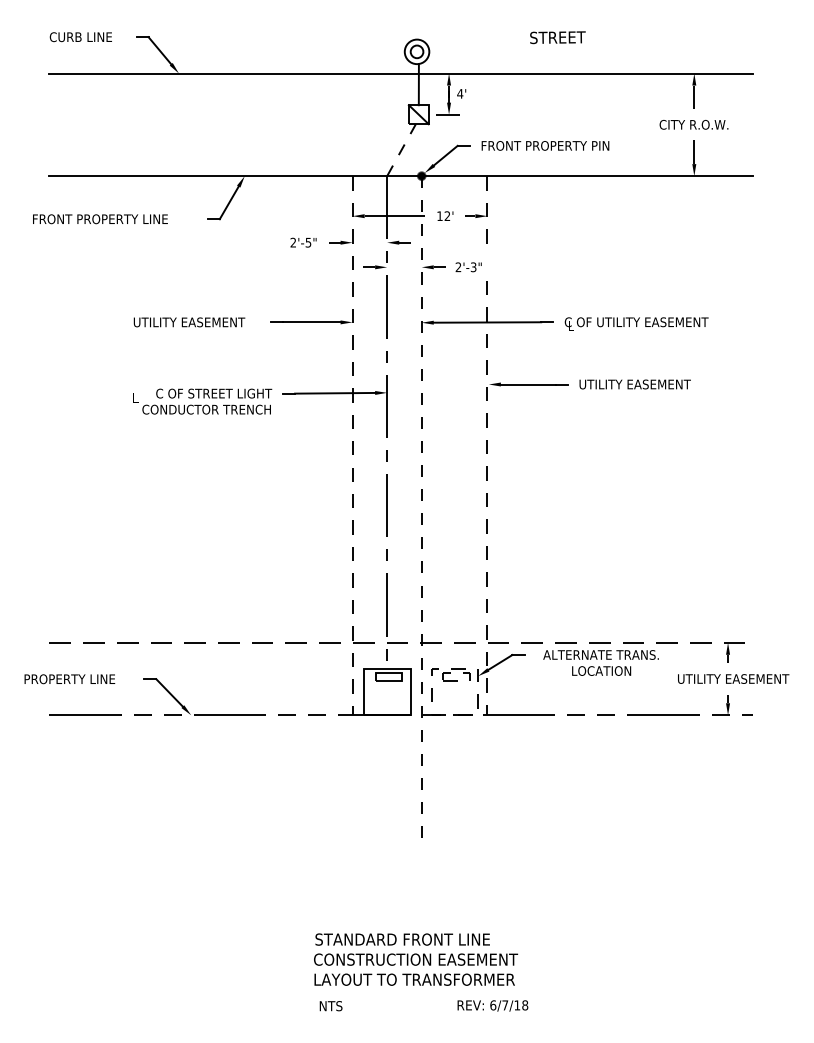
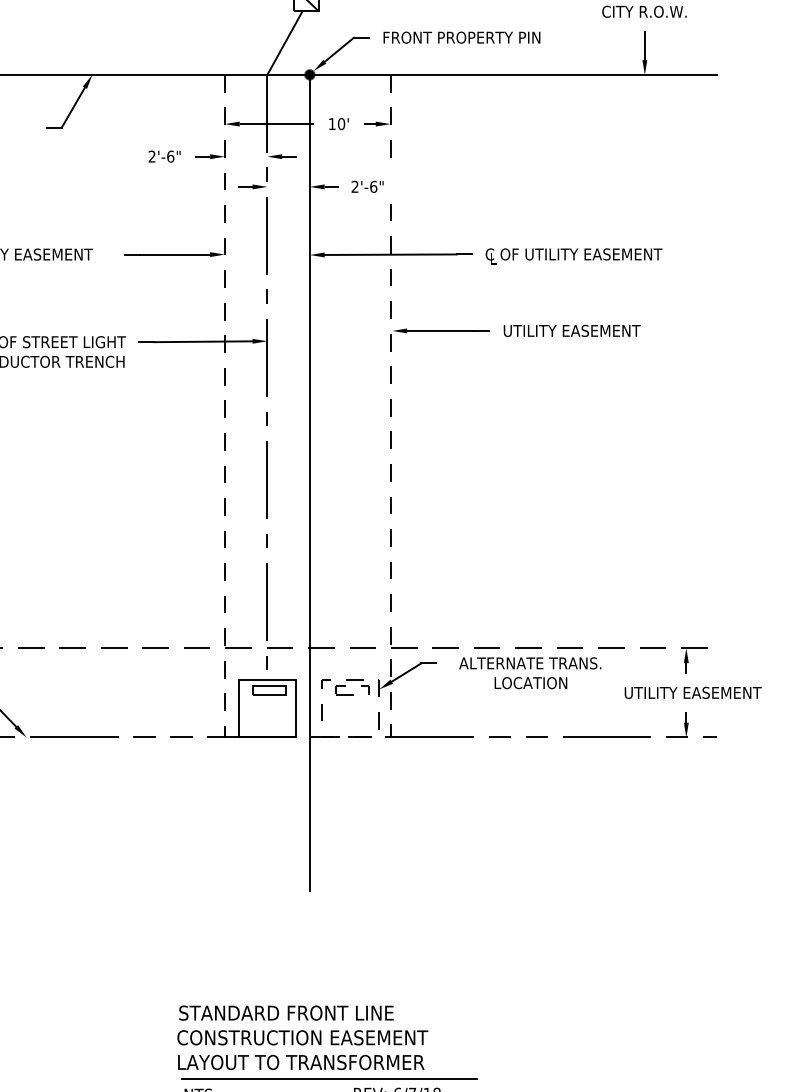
line: (401, 150) -> (285, 43), dashed -> solid
text: (447, 216) -> (341, 124), 12' -> 10'
text: (308, 242) -> (170, 156), 2'-5" -> 2'-6"
text: (473, 267) -> (373, 187), 2'-3" -> 2'-6"
line: (421, 508) -> (309, 483), dashed -> solid
line: (437, 993) -> (329, 1079), added

